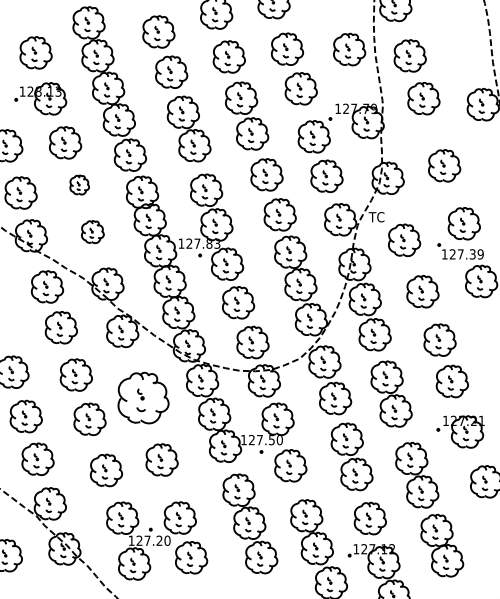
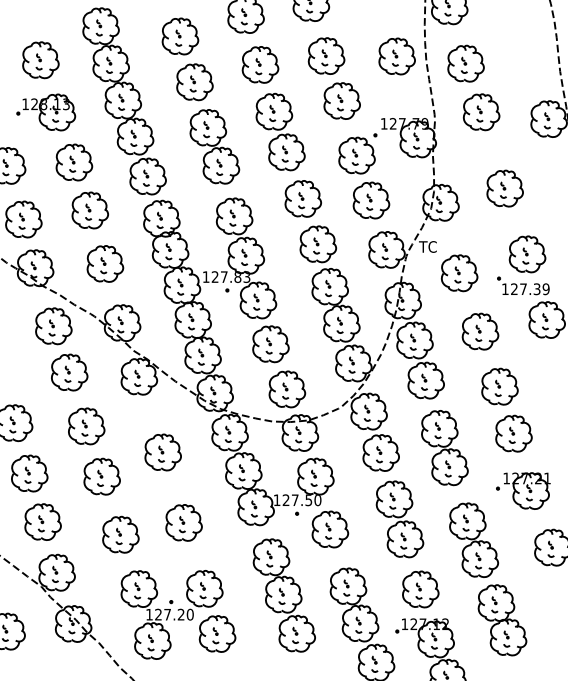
part: (79, 184) -> (90, 209), size x1.67
part: (92, 231) -> (105, 263), size x1.43
part: (143, 397) -> (162, 451), size x0.62

